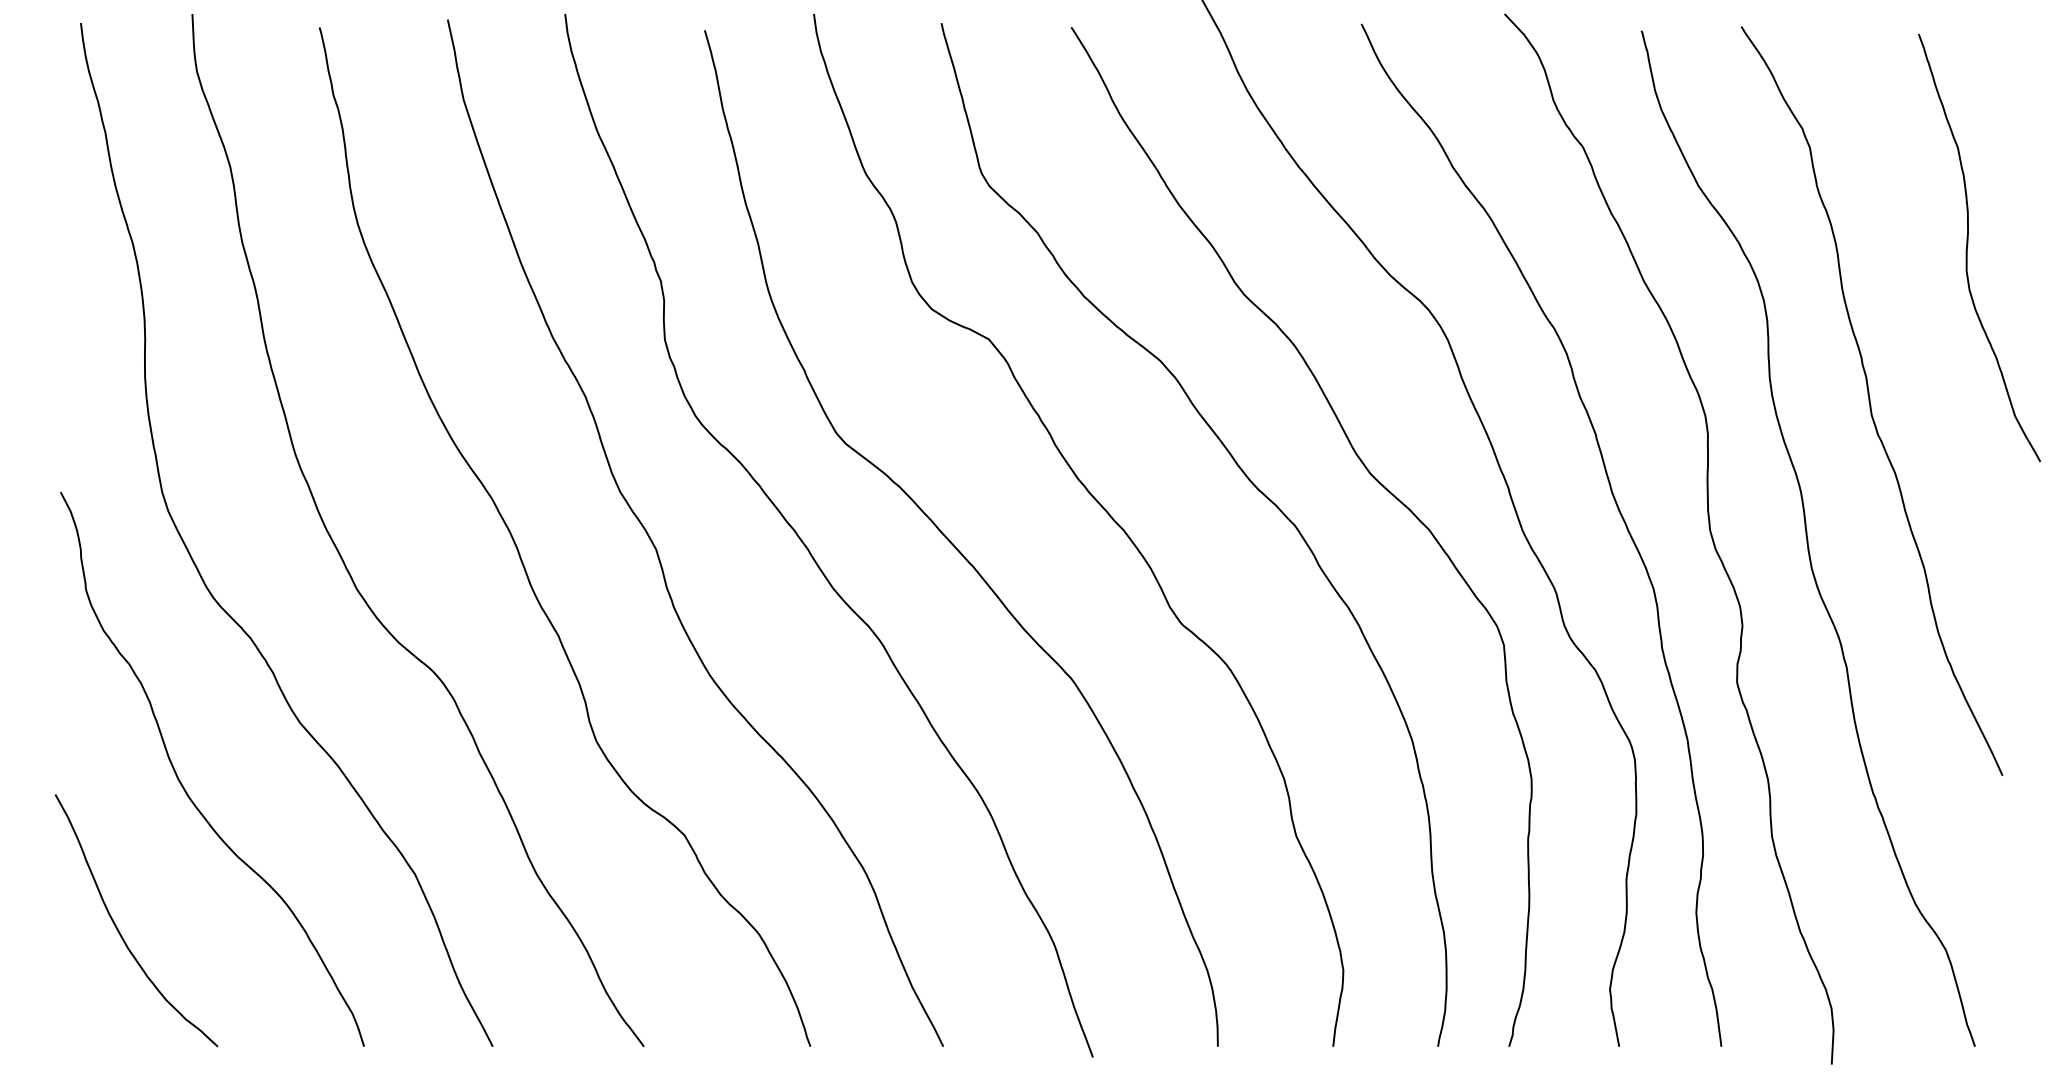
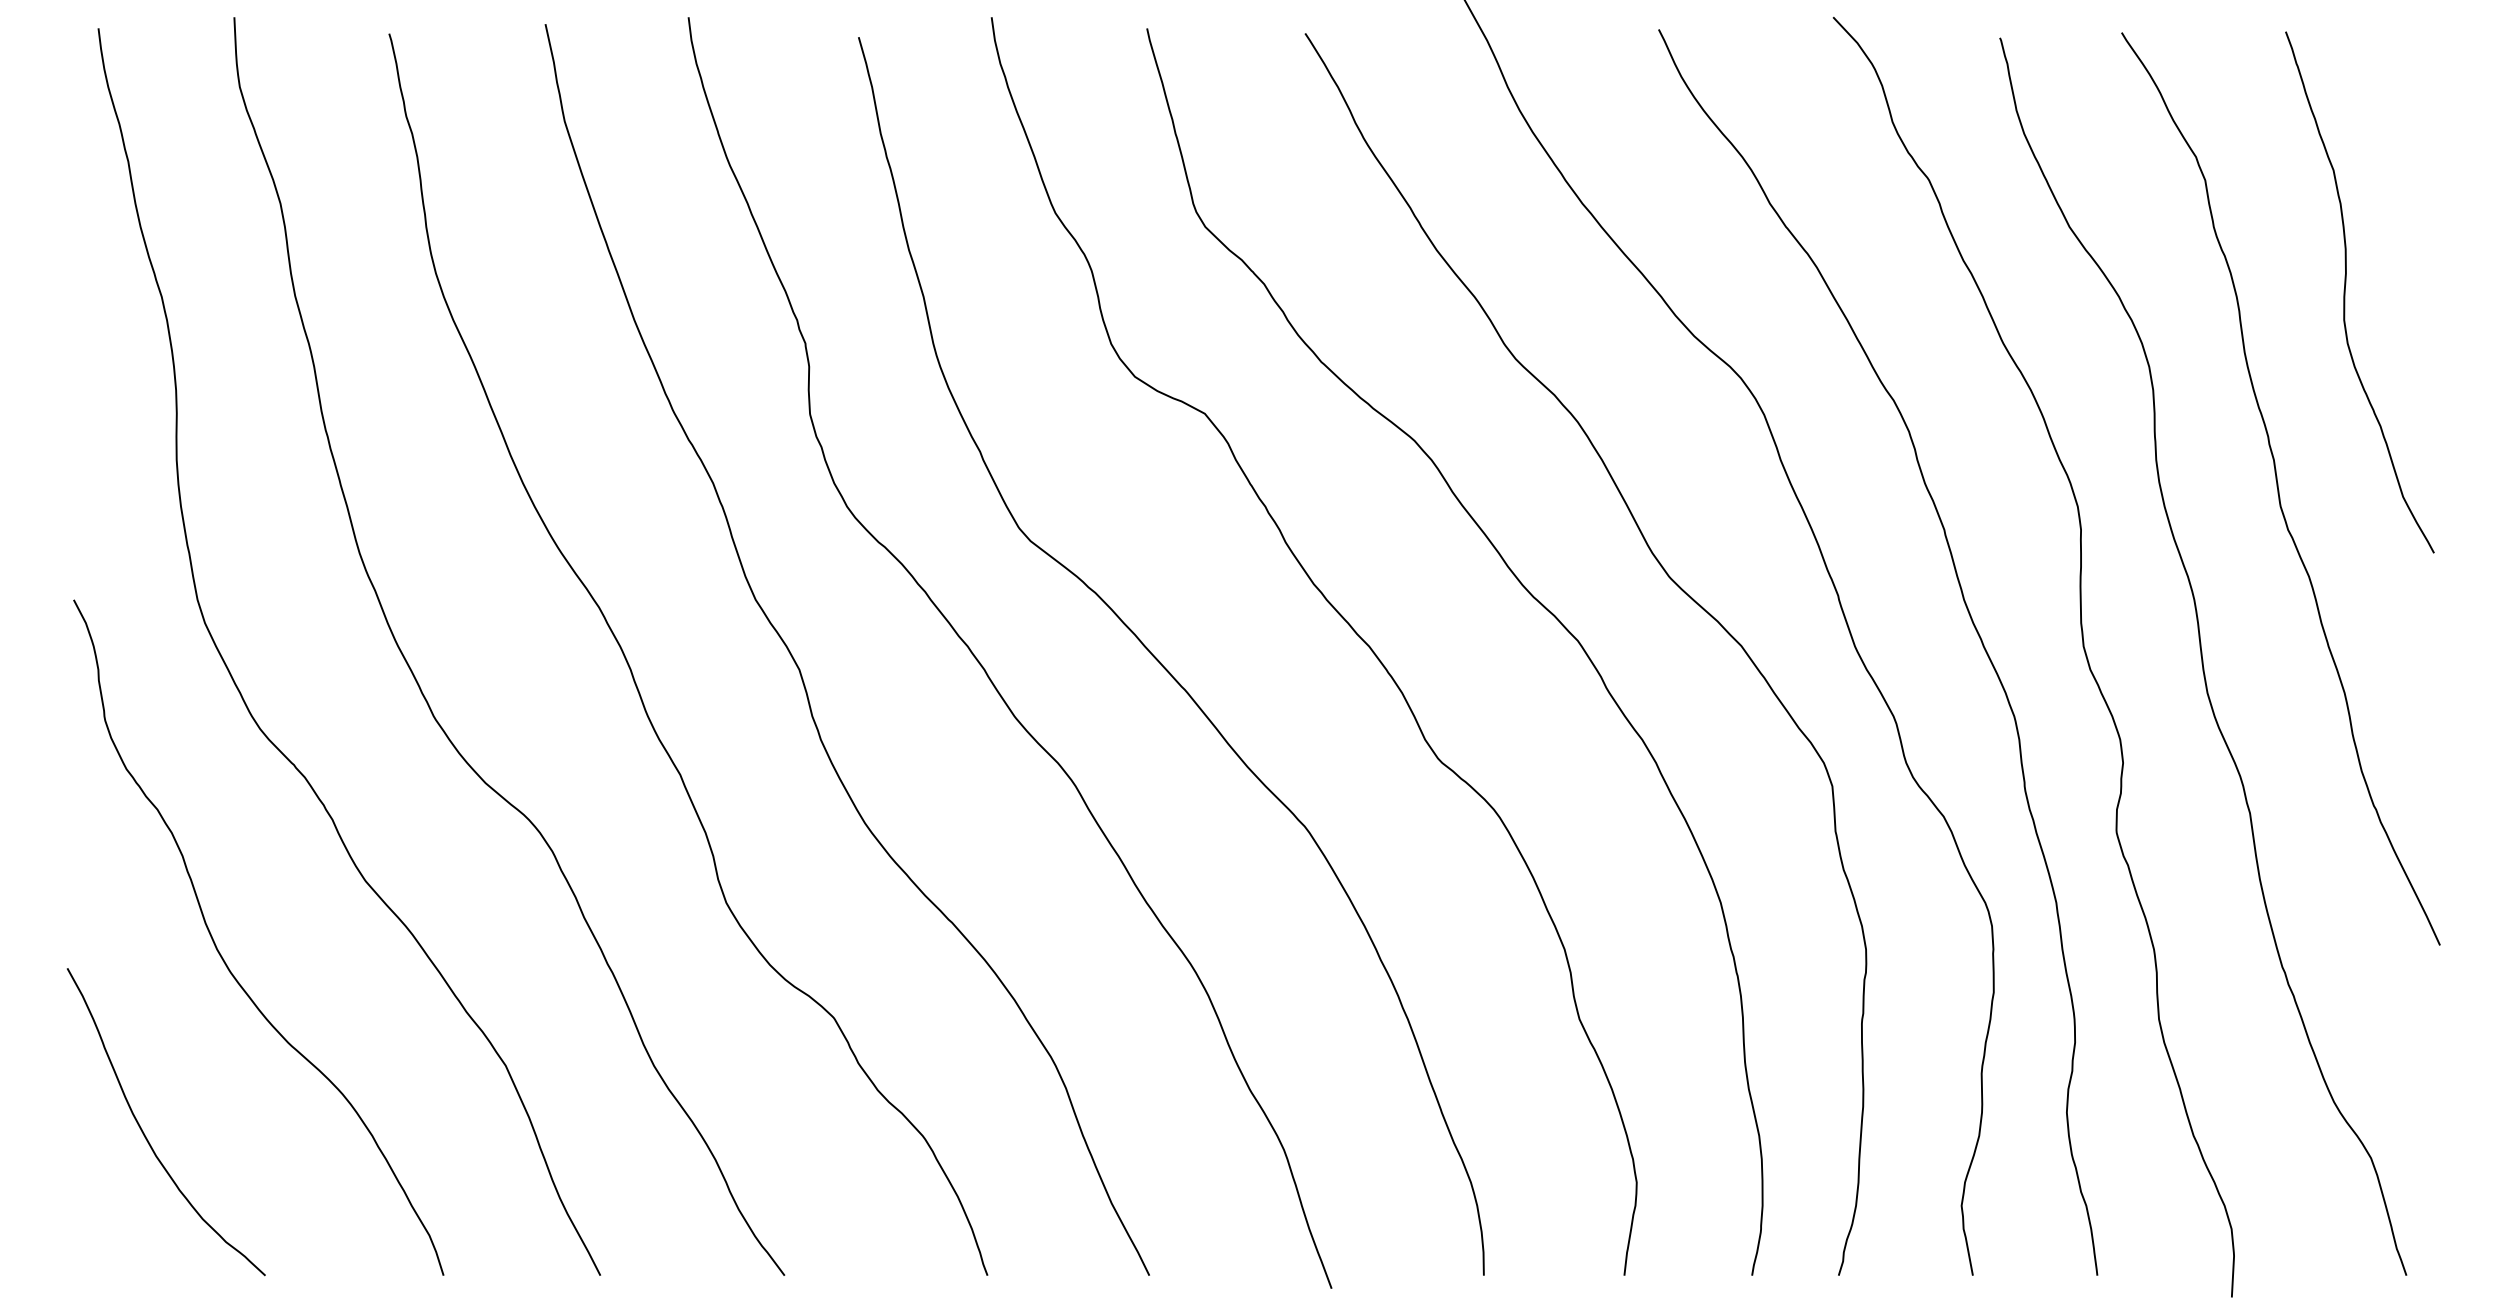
curve: (1967, 248) -> (2345, 292), moved

